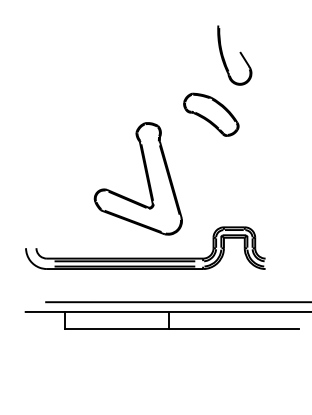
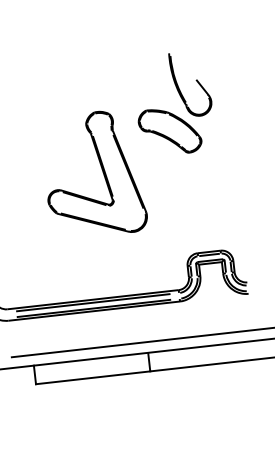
part: (234, 55) -> (190, 84), moved
part: (145, 175) -> (101, 169), moved

